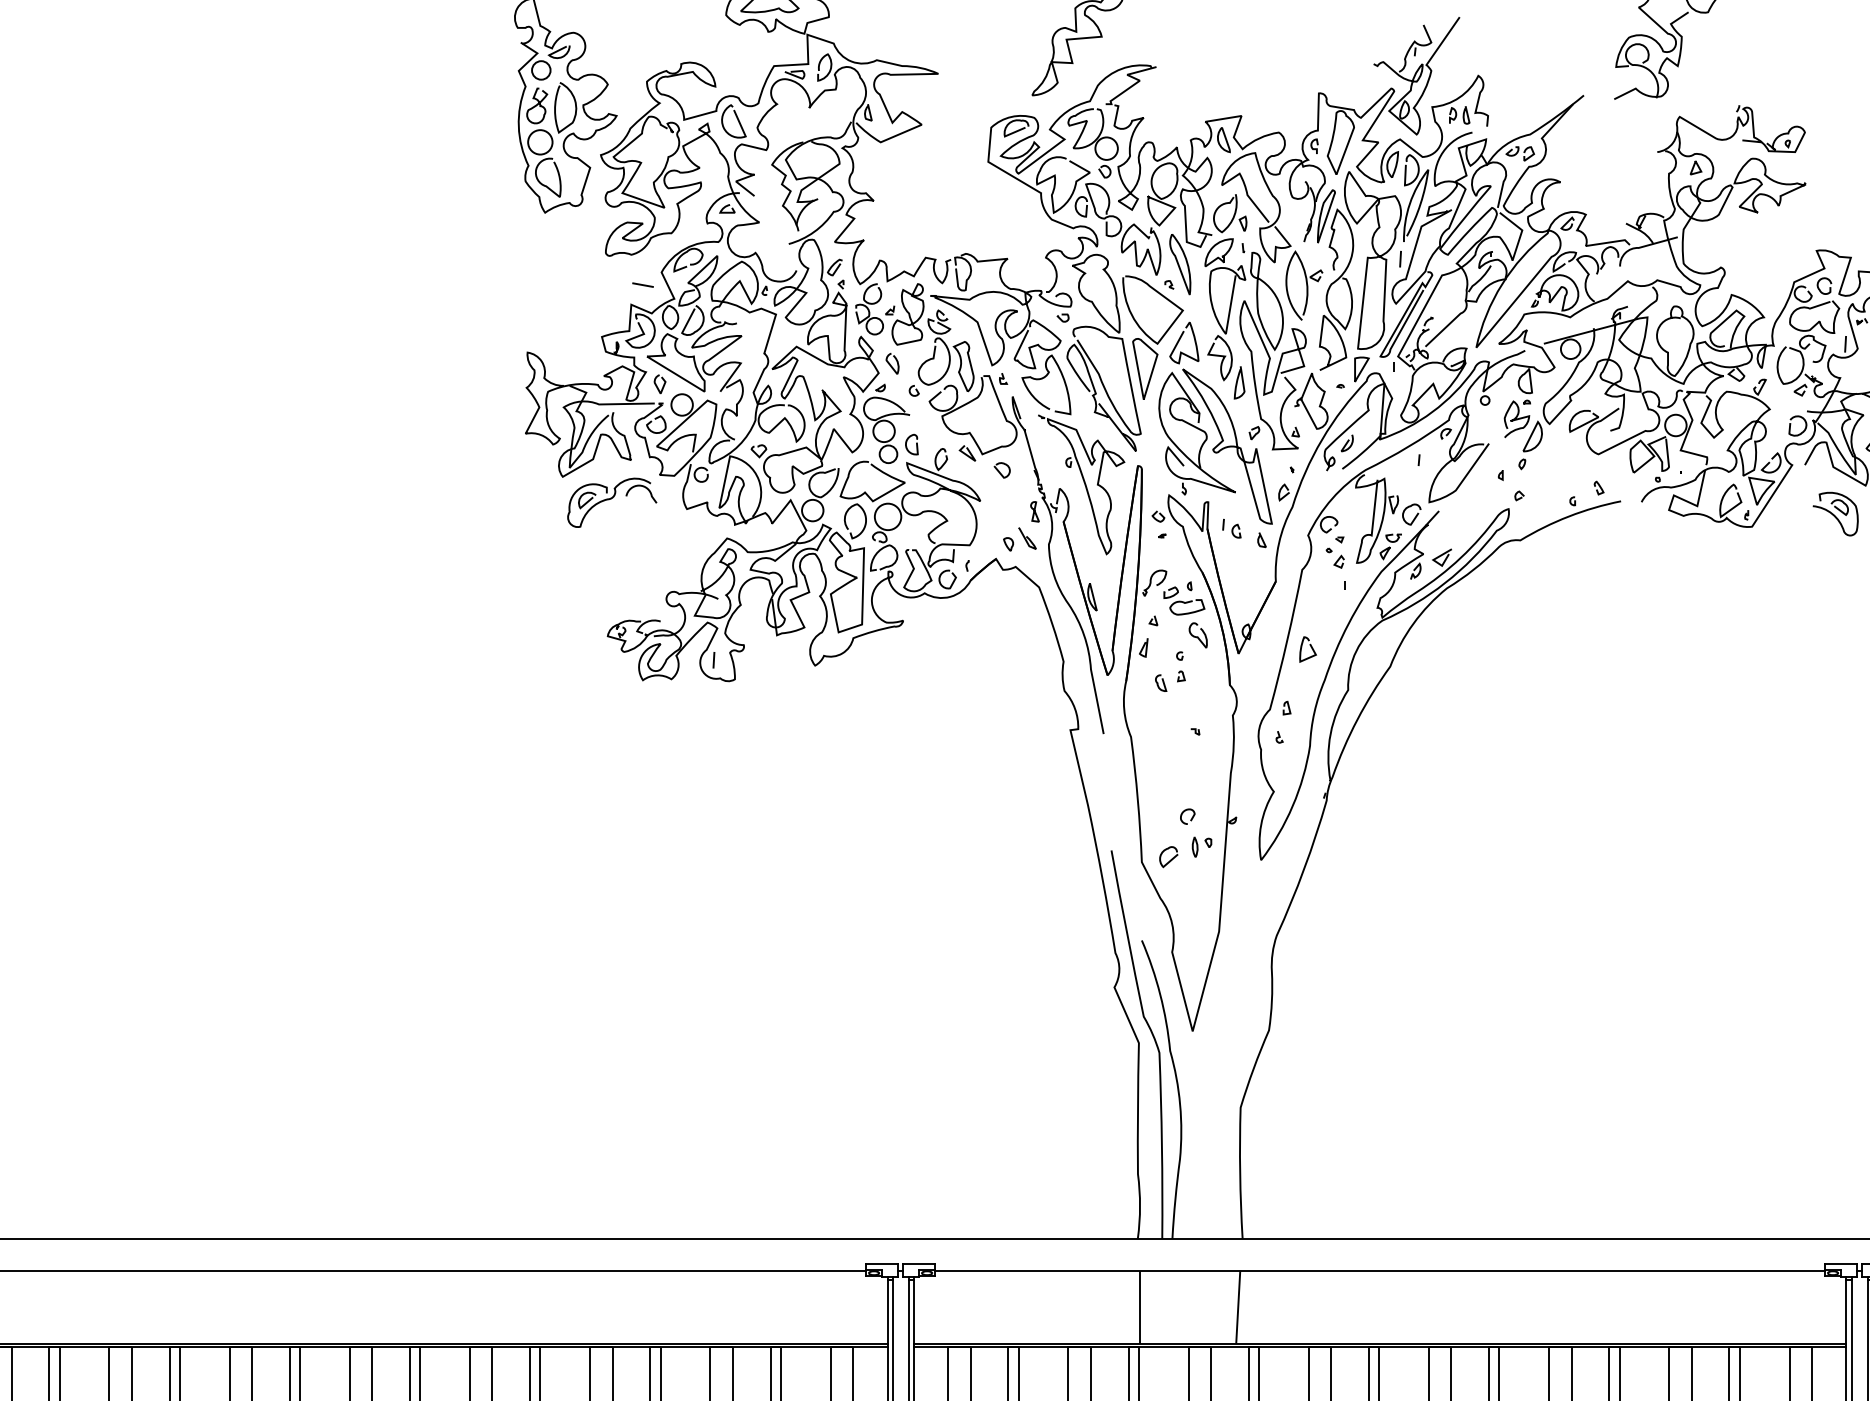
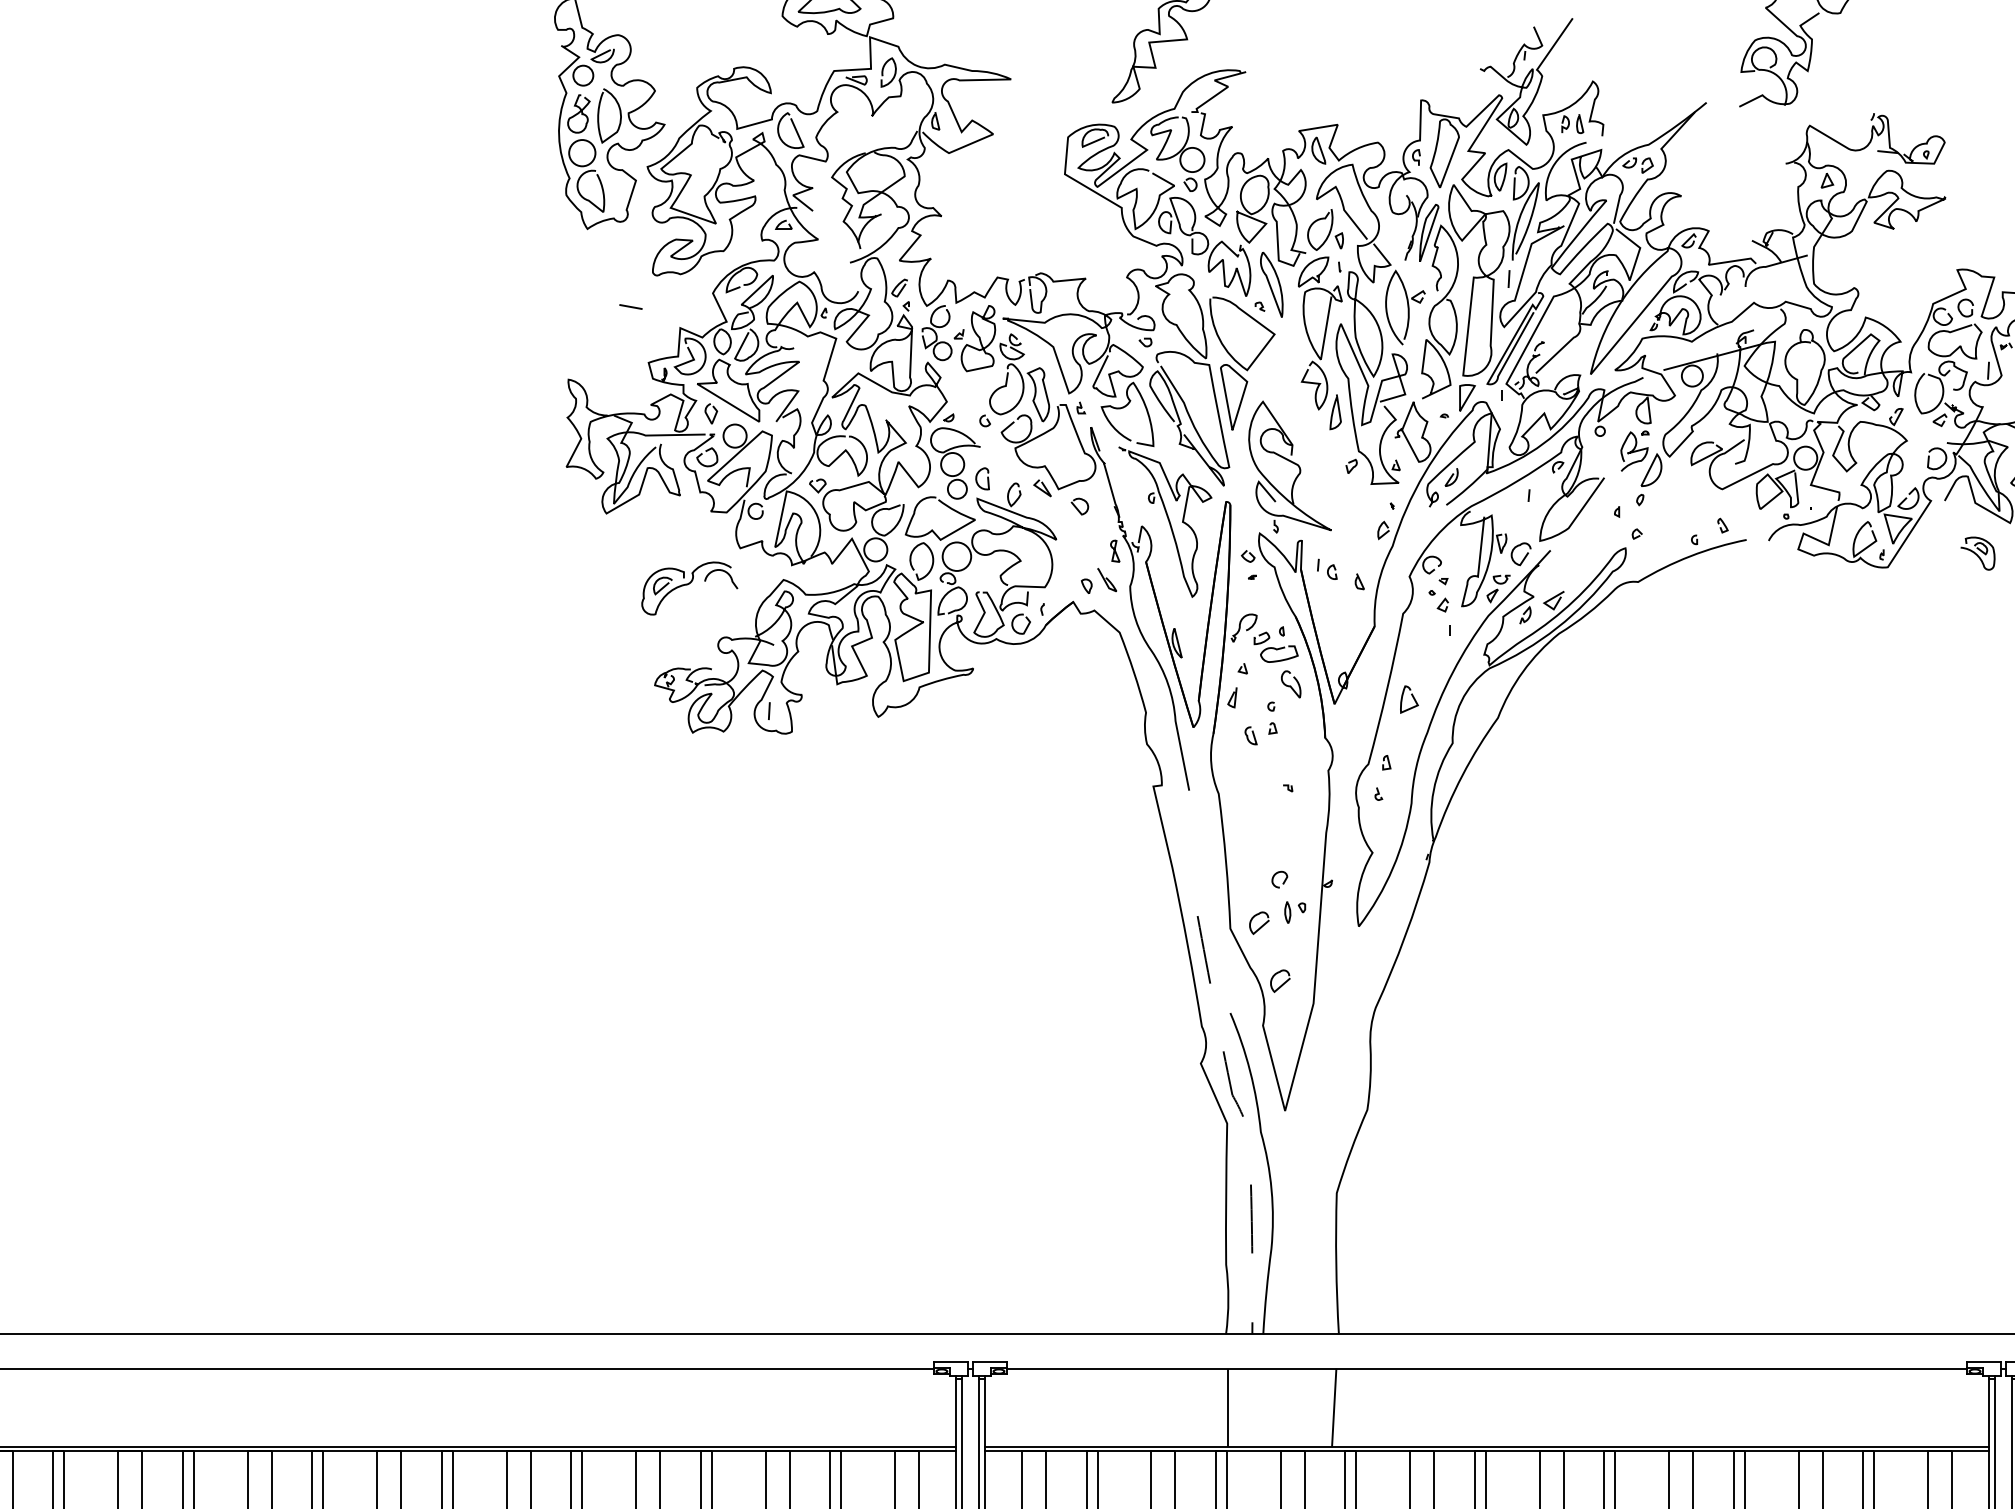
line: (642, 284) -> (630, 306), moved
curve: (890, 363) -> (959, 391), removed
part: (1220, 422) -> (1315, 455), removed
part: (611, 502) -> (689, 588), moved
part: (1835, 513) -> (1977, 553), size x0.7
curve: (1191, 912) -> (1283, 982), added
line: (1155, 1043) -> (1245, 1123), solid -> dashed

